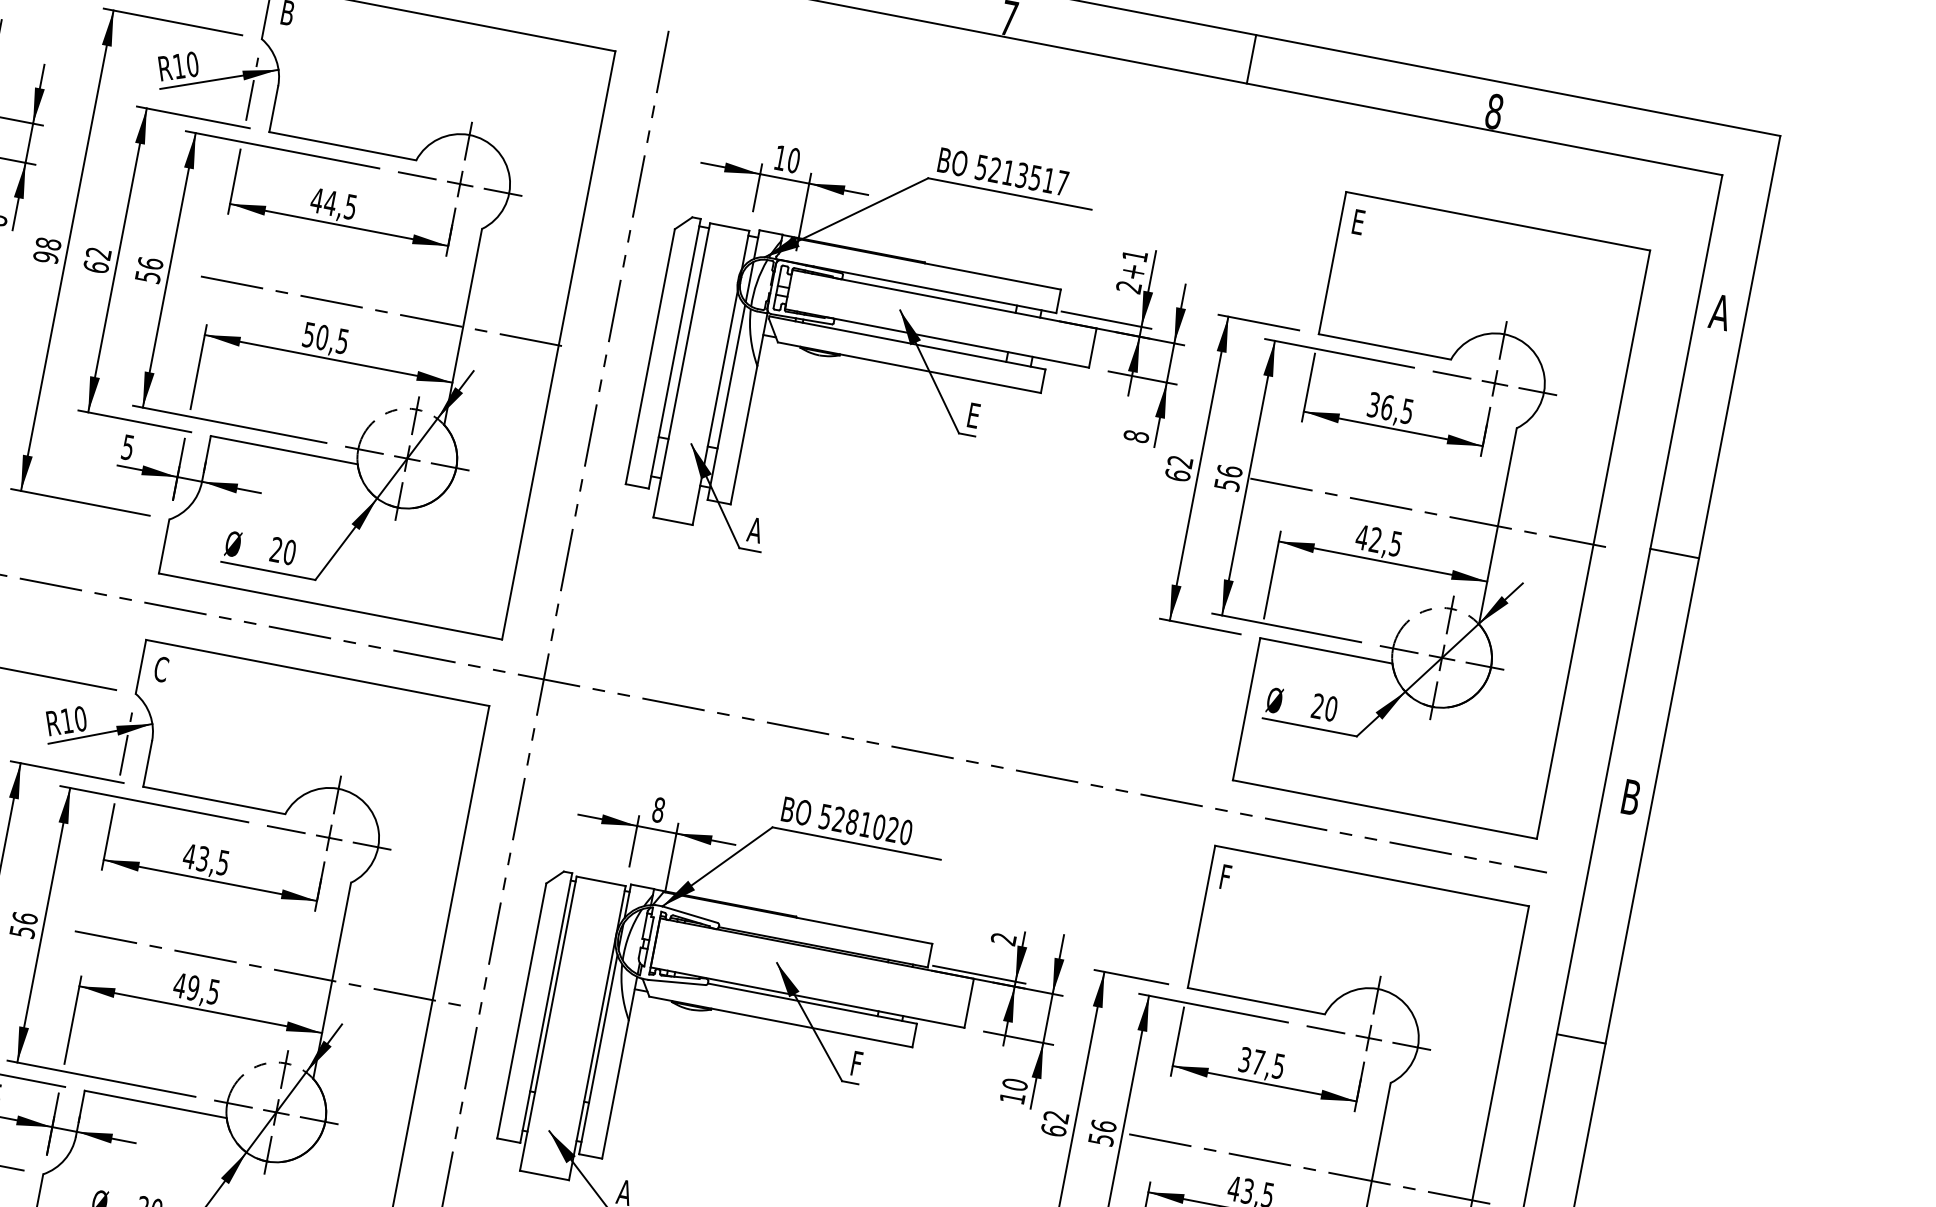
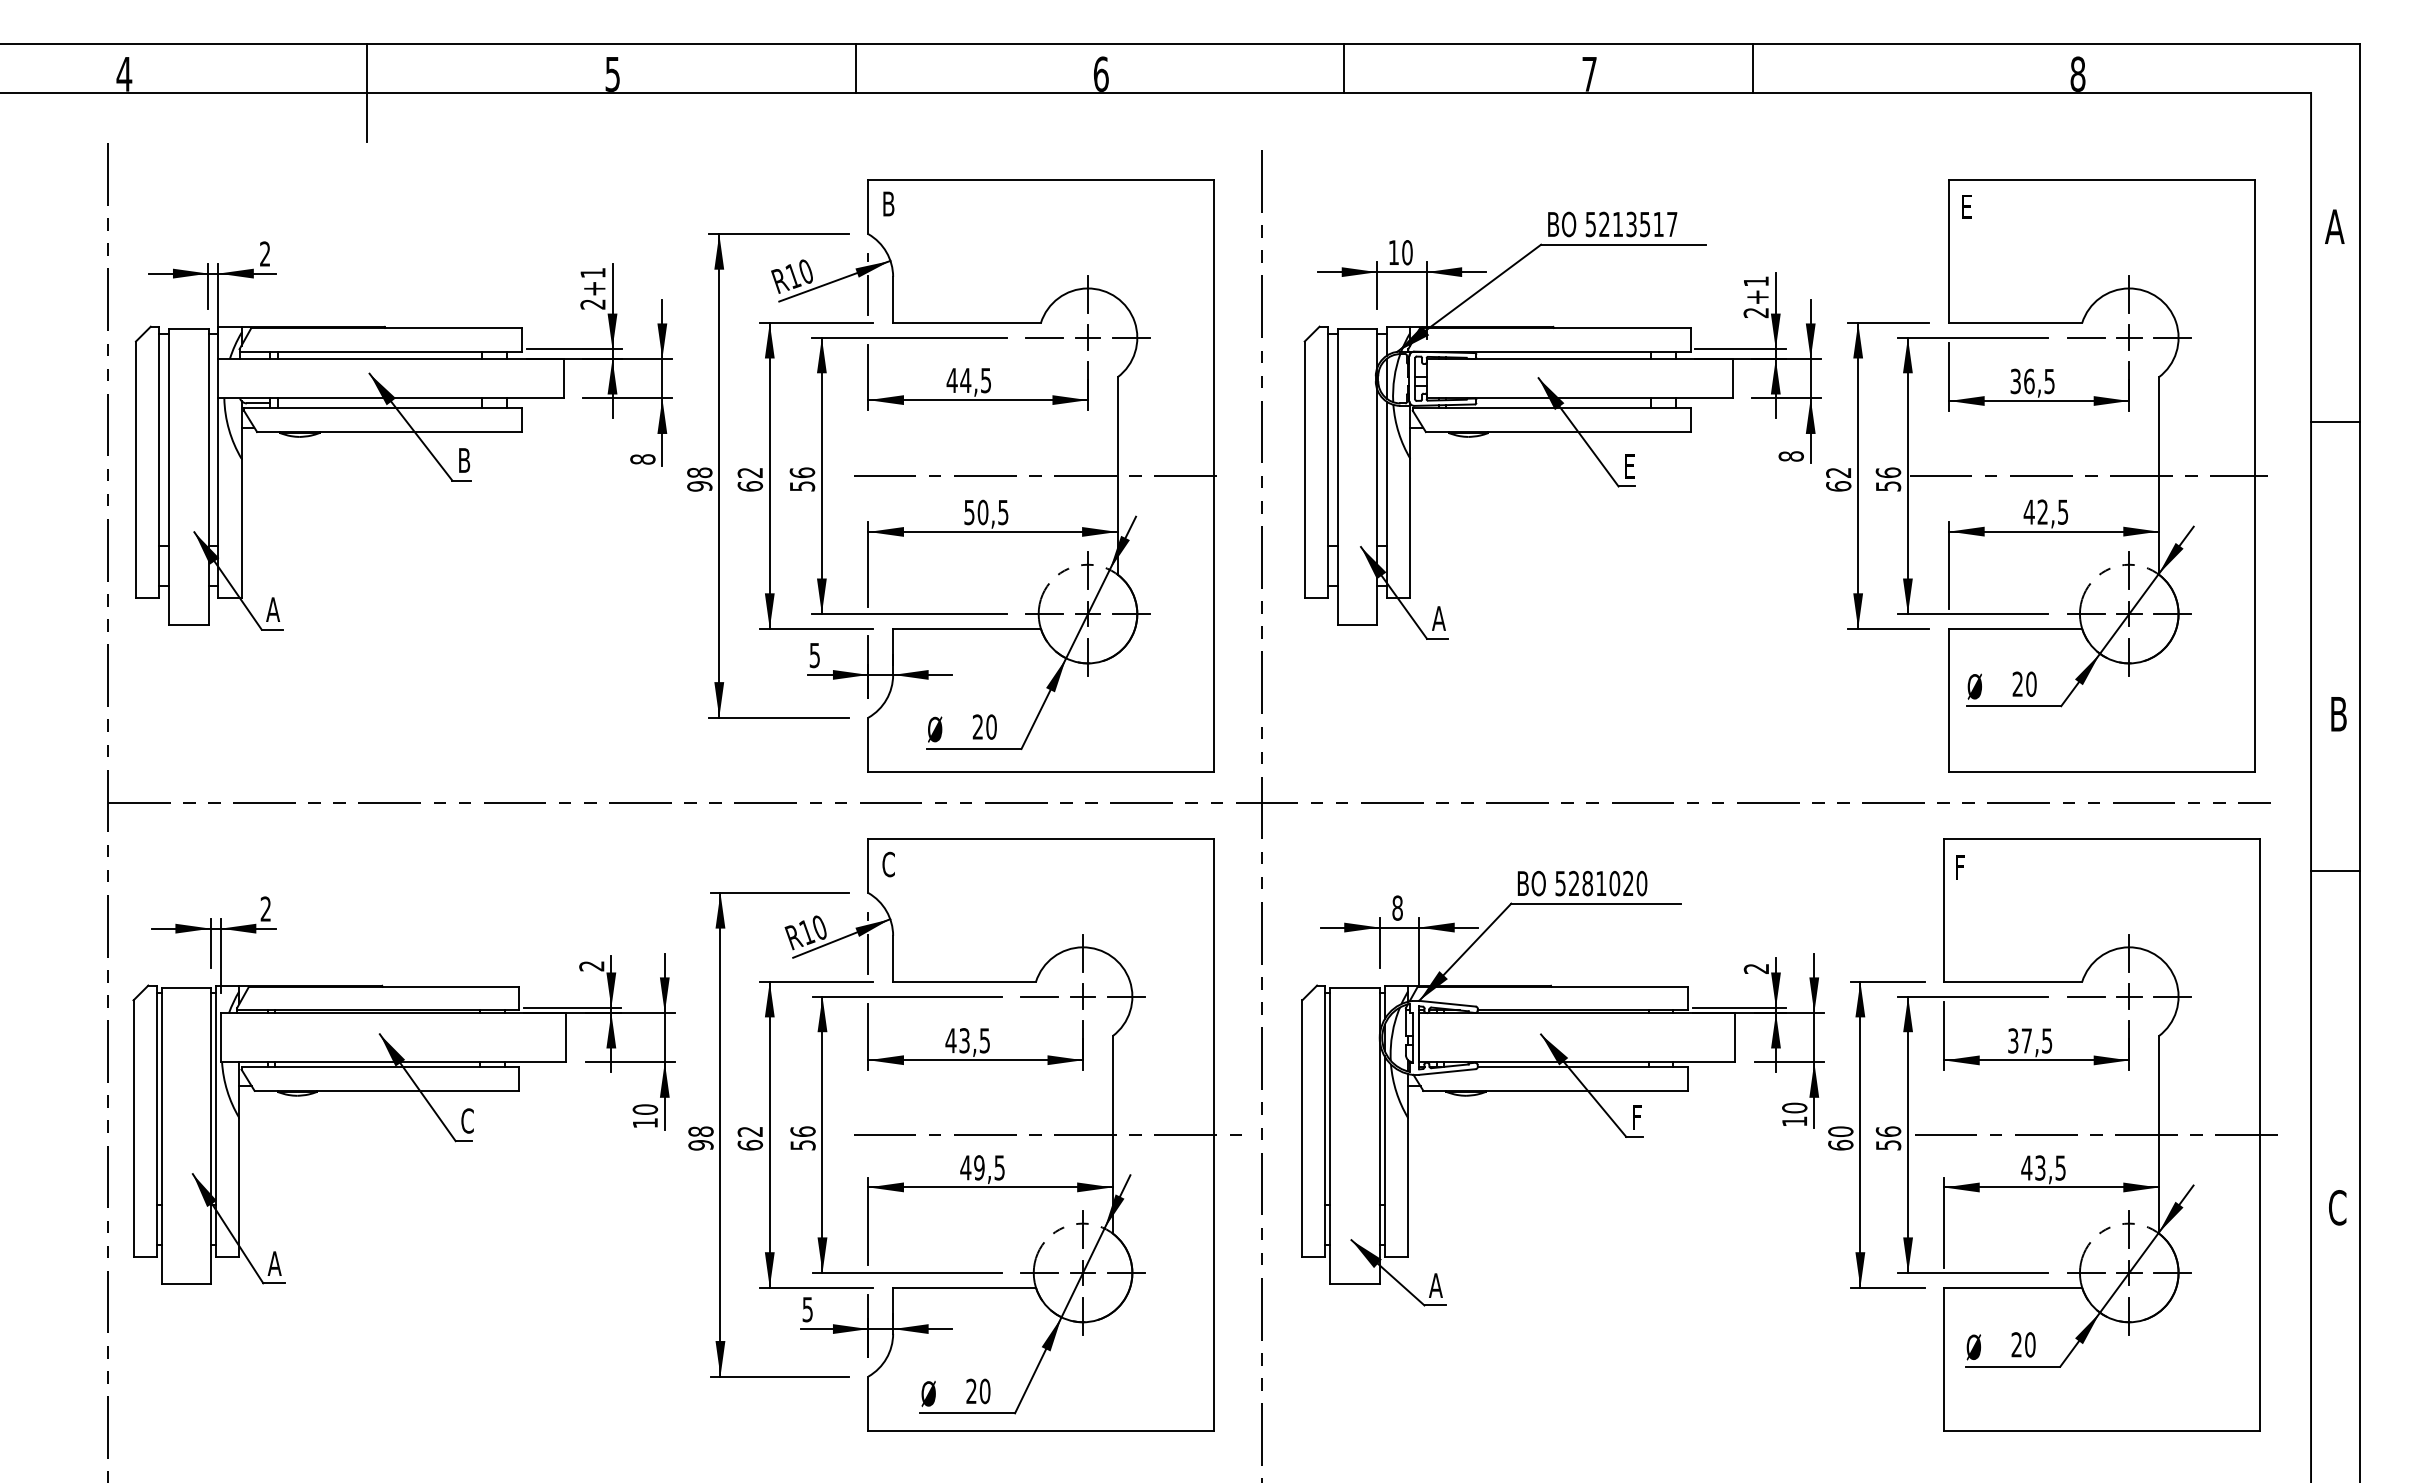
line: (1251, 58) -> (1752, 68), moved
line: (1674, 553) -> (2335, 422), moved
line: (1581, 1038) -> (2335, 870), moved
text: (1056, 1116) -> (1840, 1131), 62 -> 60

